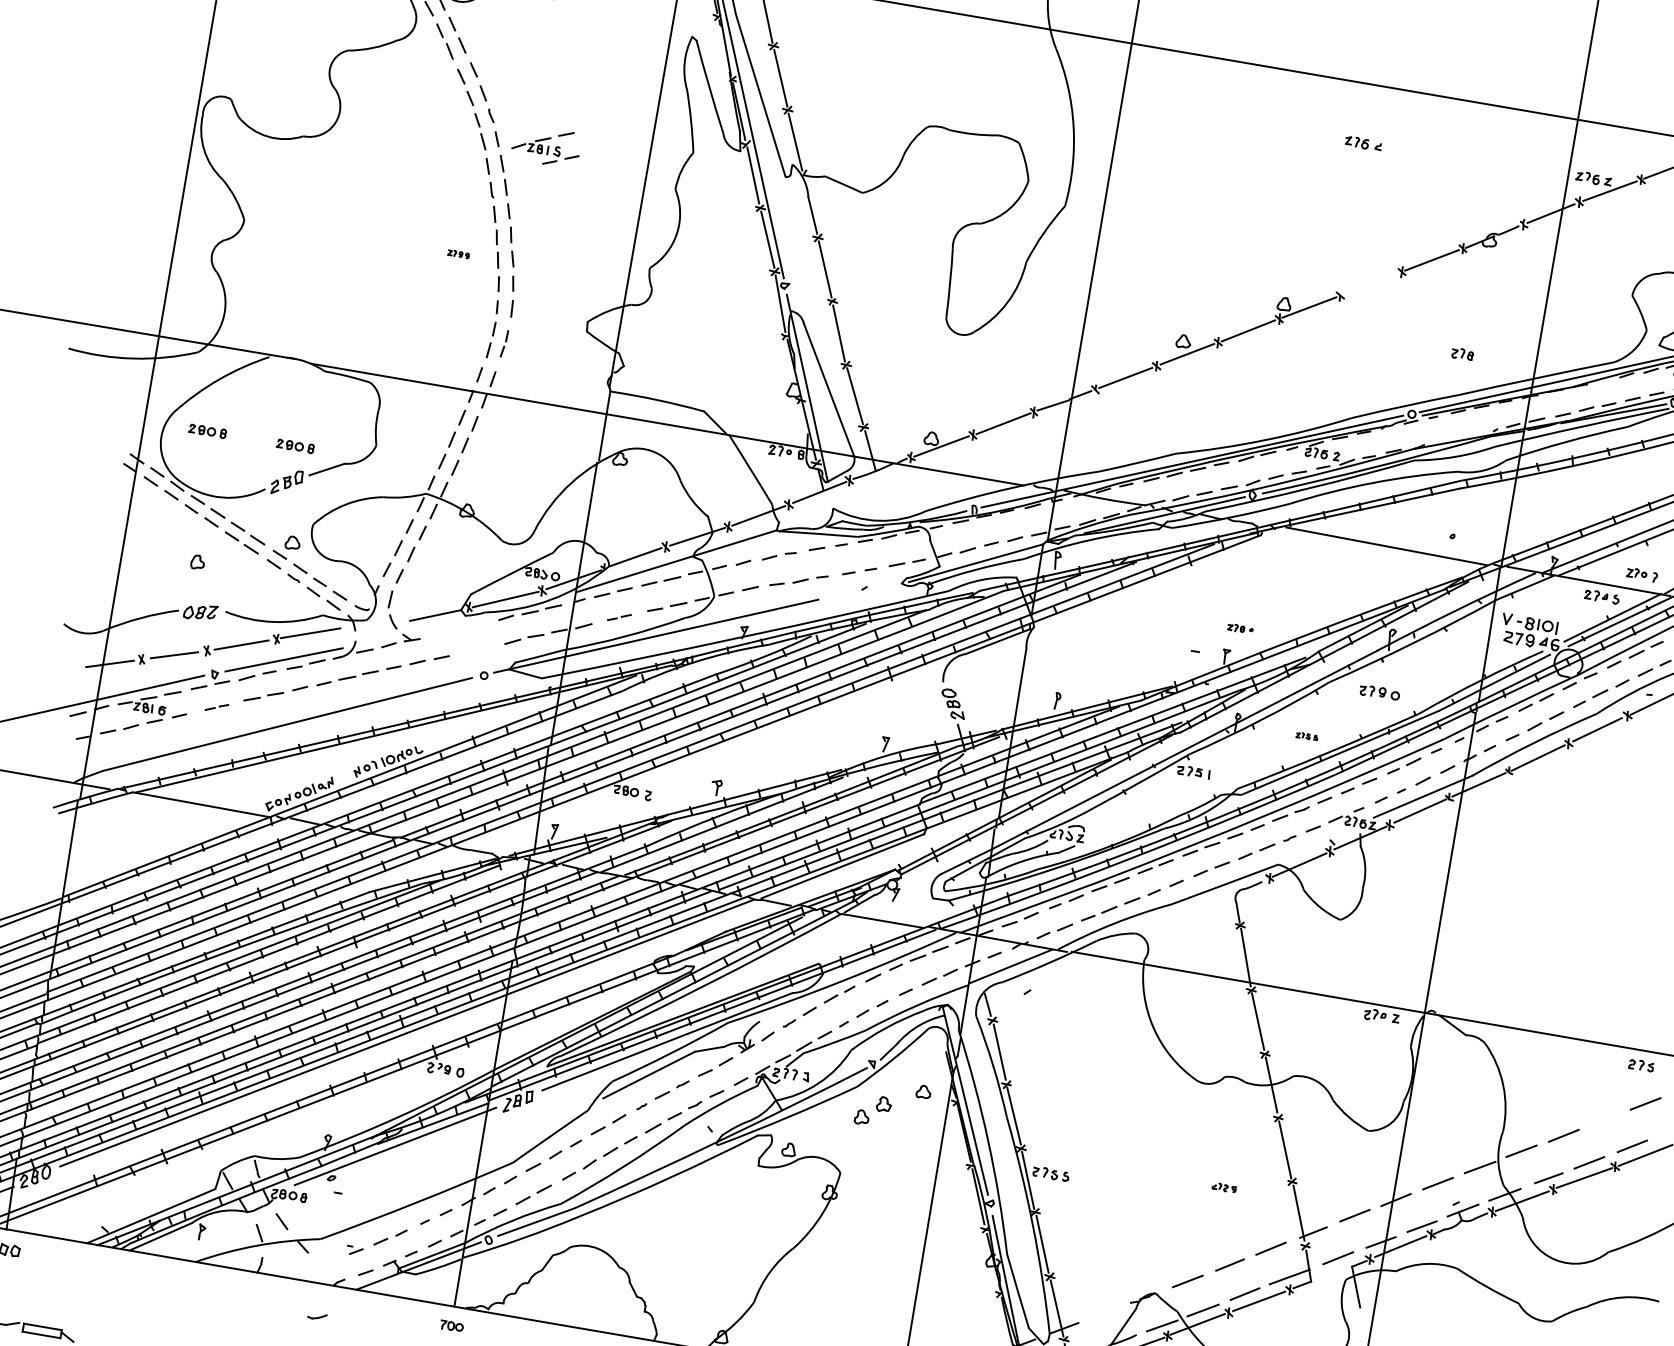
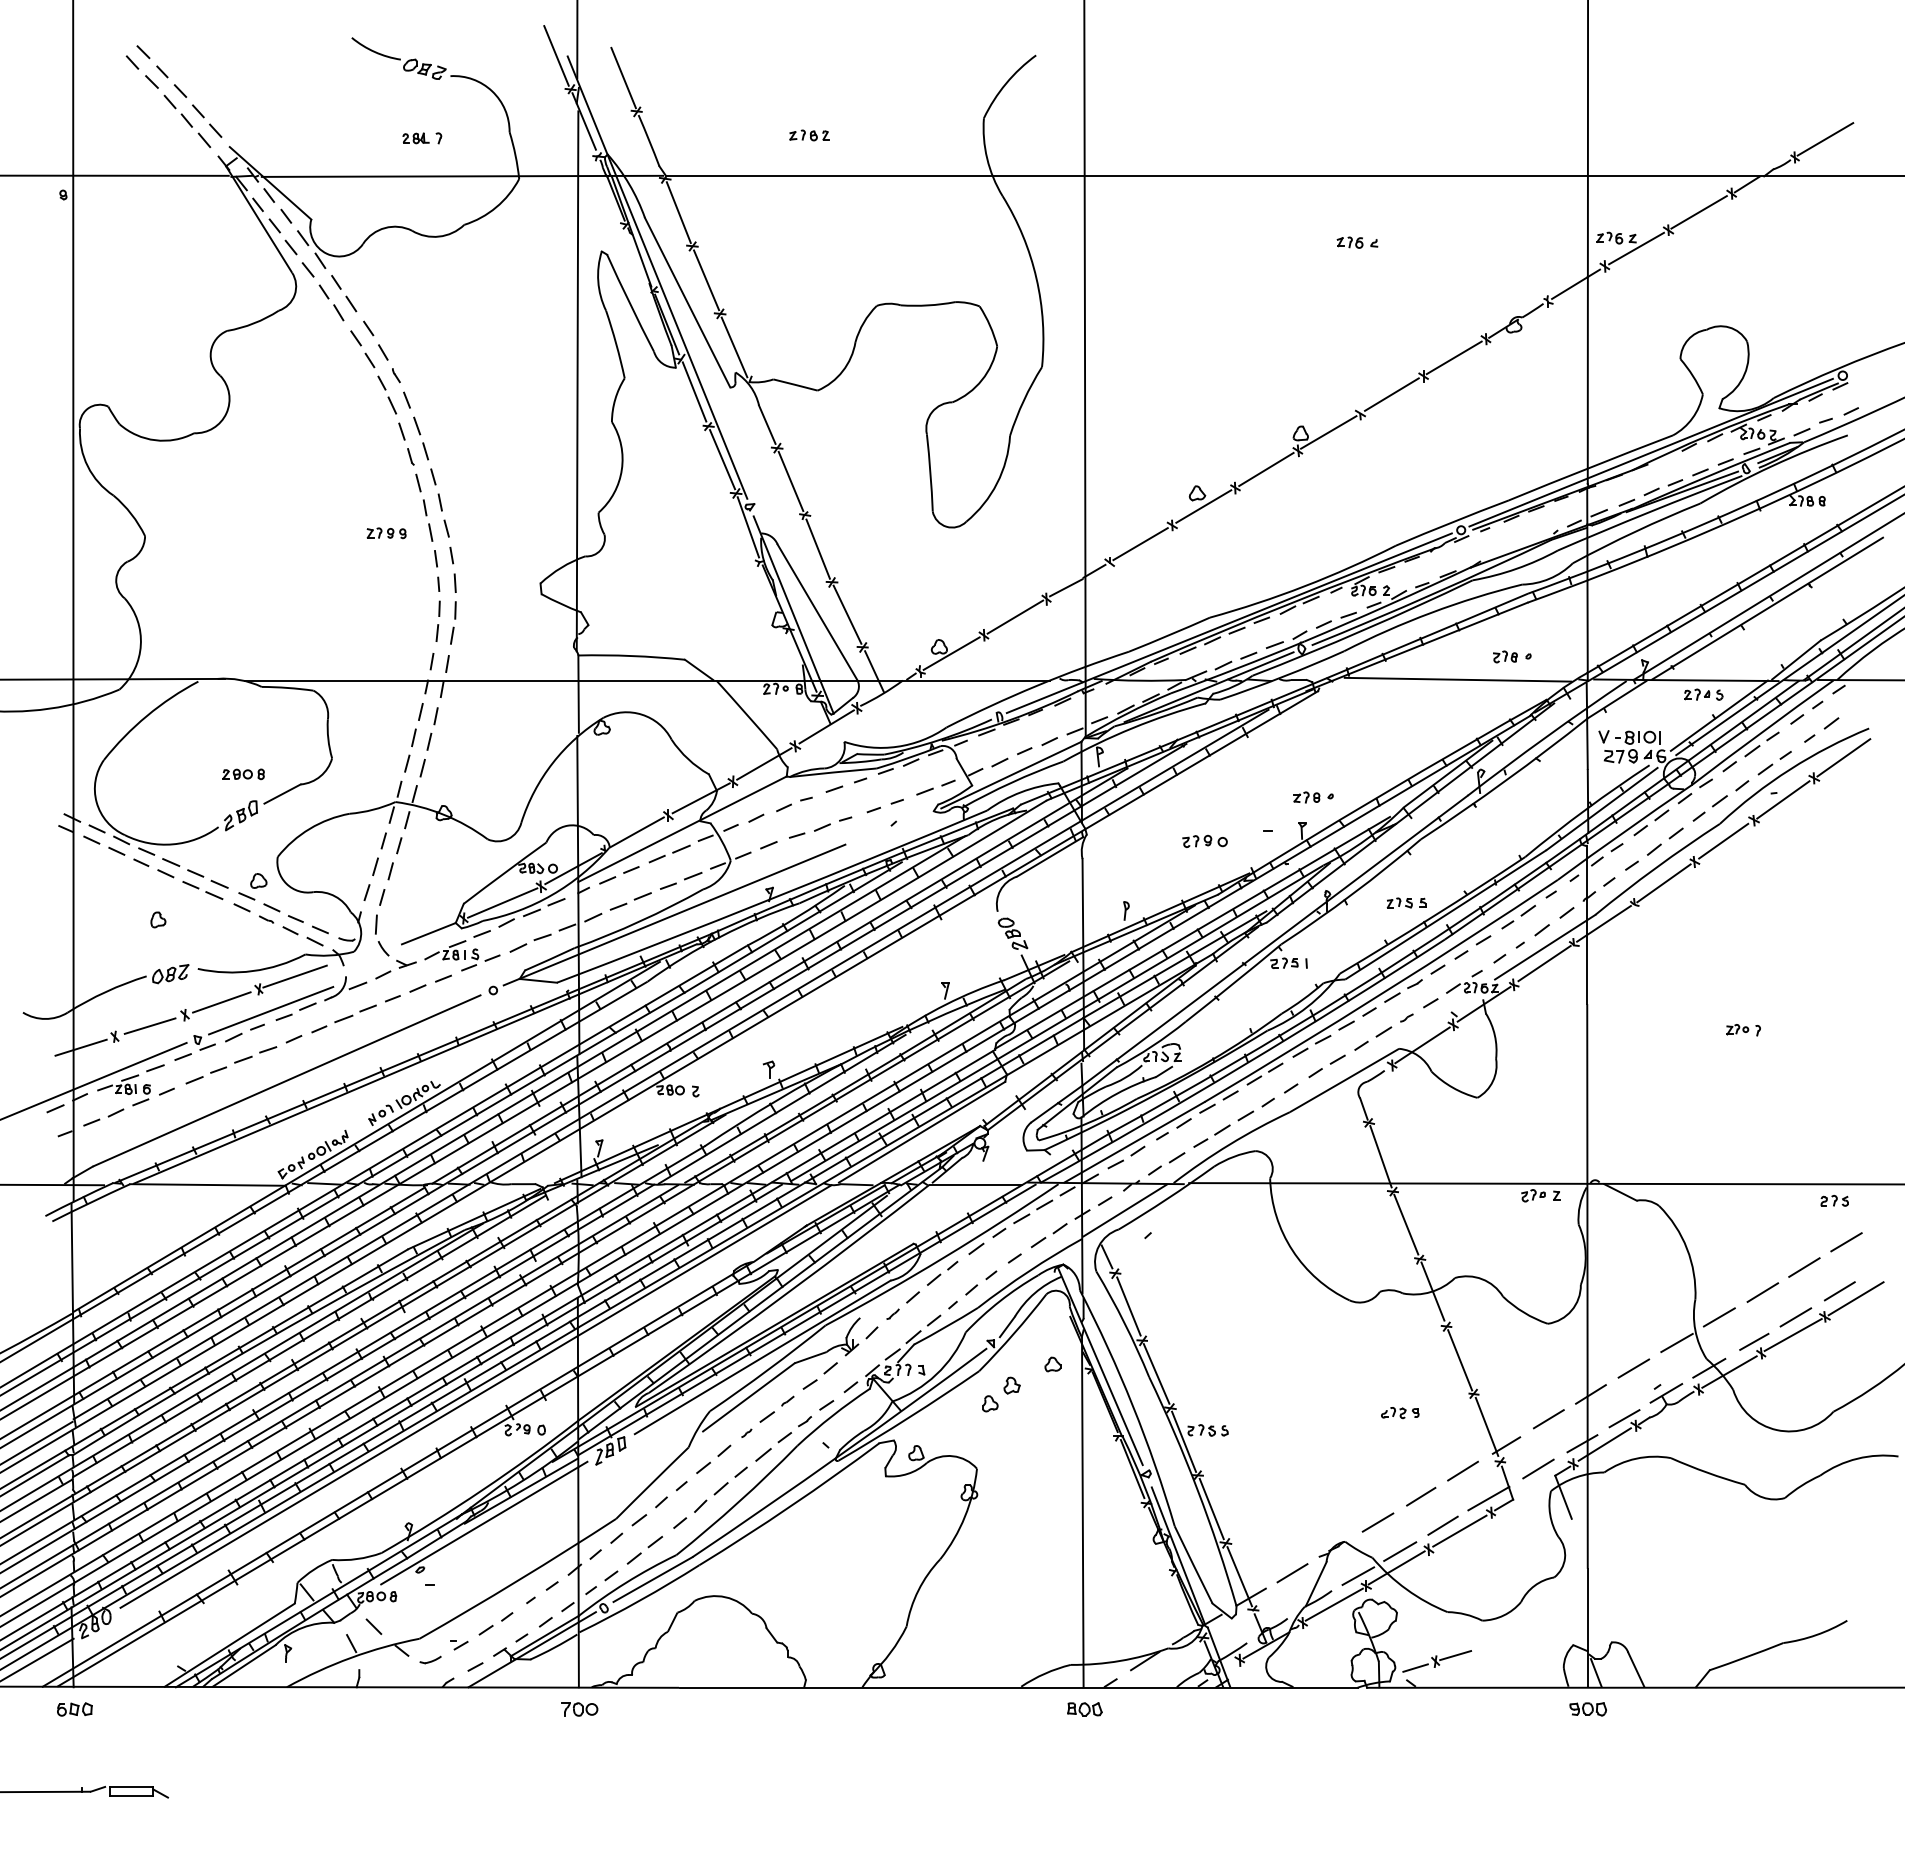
part: (546, 146) -> (462, 950), moved
part: (458, 254) -> (386, 533), size x1.67
line: (1370, 283) -> (1391, 394), added
part: (504, 343) -> (453, 622), size x1.43
part: (1462, 353) -> (1505, 656), moved
part: (207, 431) -> (144, 774), removed
part: (1642, 575) -> (1743, 1030), moved
part: (619, 617) -> (630, 901), size x1.67
part: (1240, 628) -> (1313, 797), size x1.43
part: (1379, 691) -> (1204, 840), moved
part: (217, 707) -> (206, 1075), size x1.67
part: (1307, 736) -> (1406, 902), size x1.67
line: (1604, 1119) -> (1804, 1267), added
part: (1224, 1188) -> (1400, 1413), size x1.43
line: (1104, 1313) -> (1292, 1573), added
part: (317, 1315) -> (430, 1659), moved
part: (451, 1326) -> (579, 1709), size x1.43

